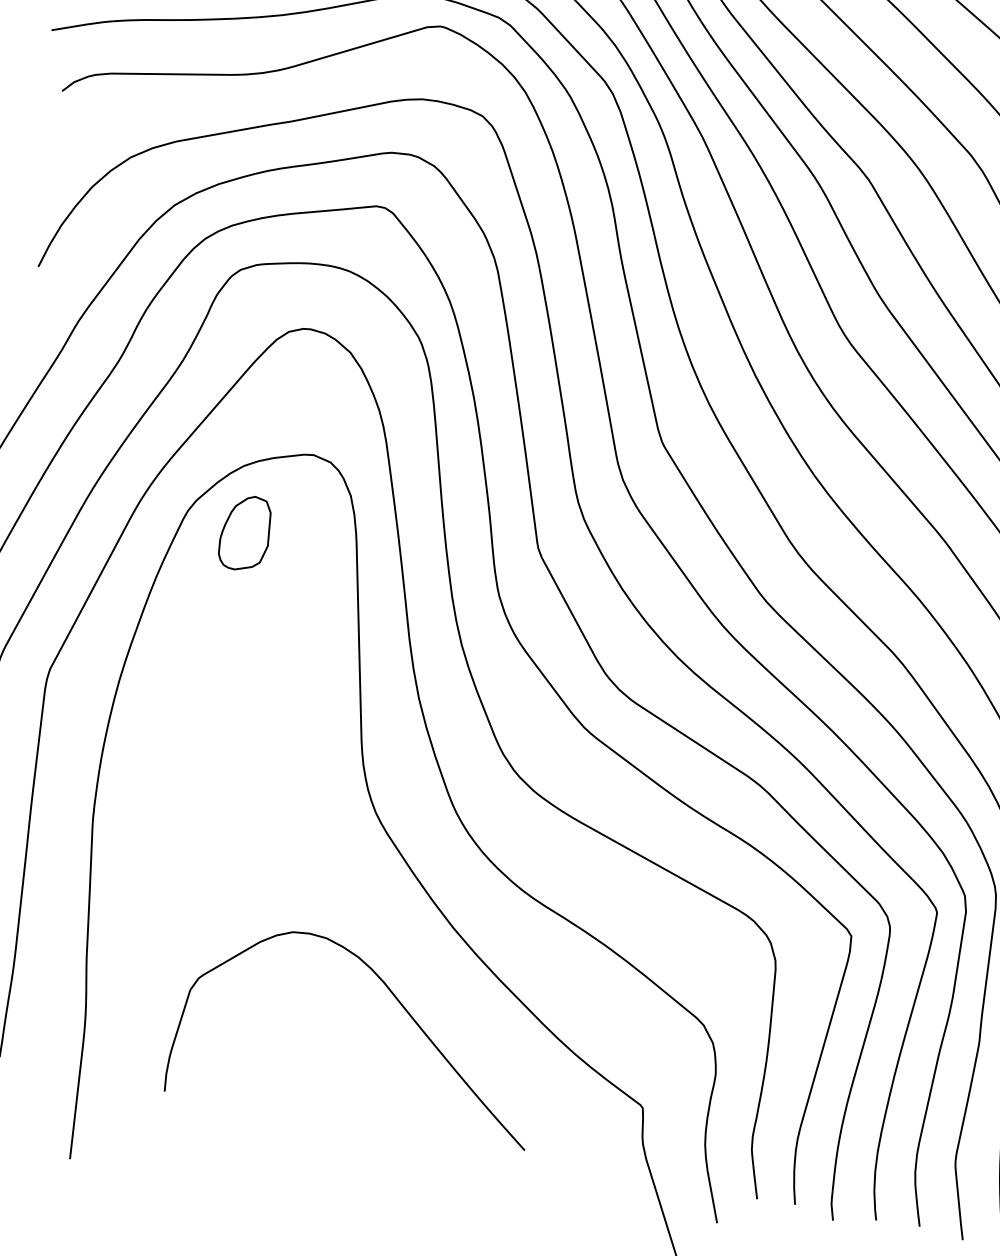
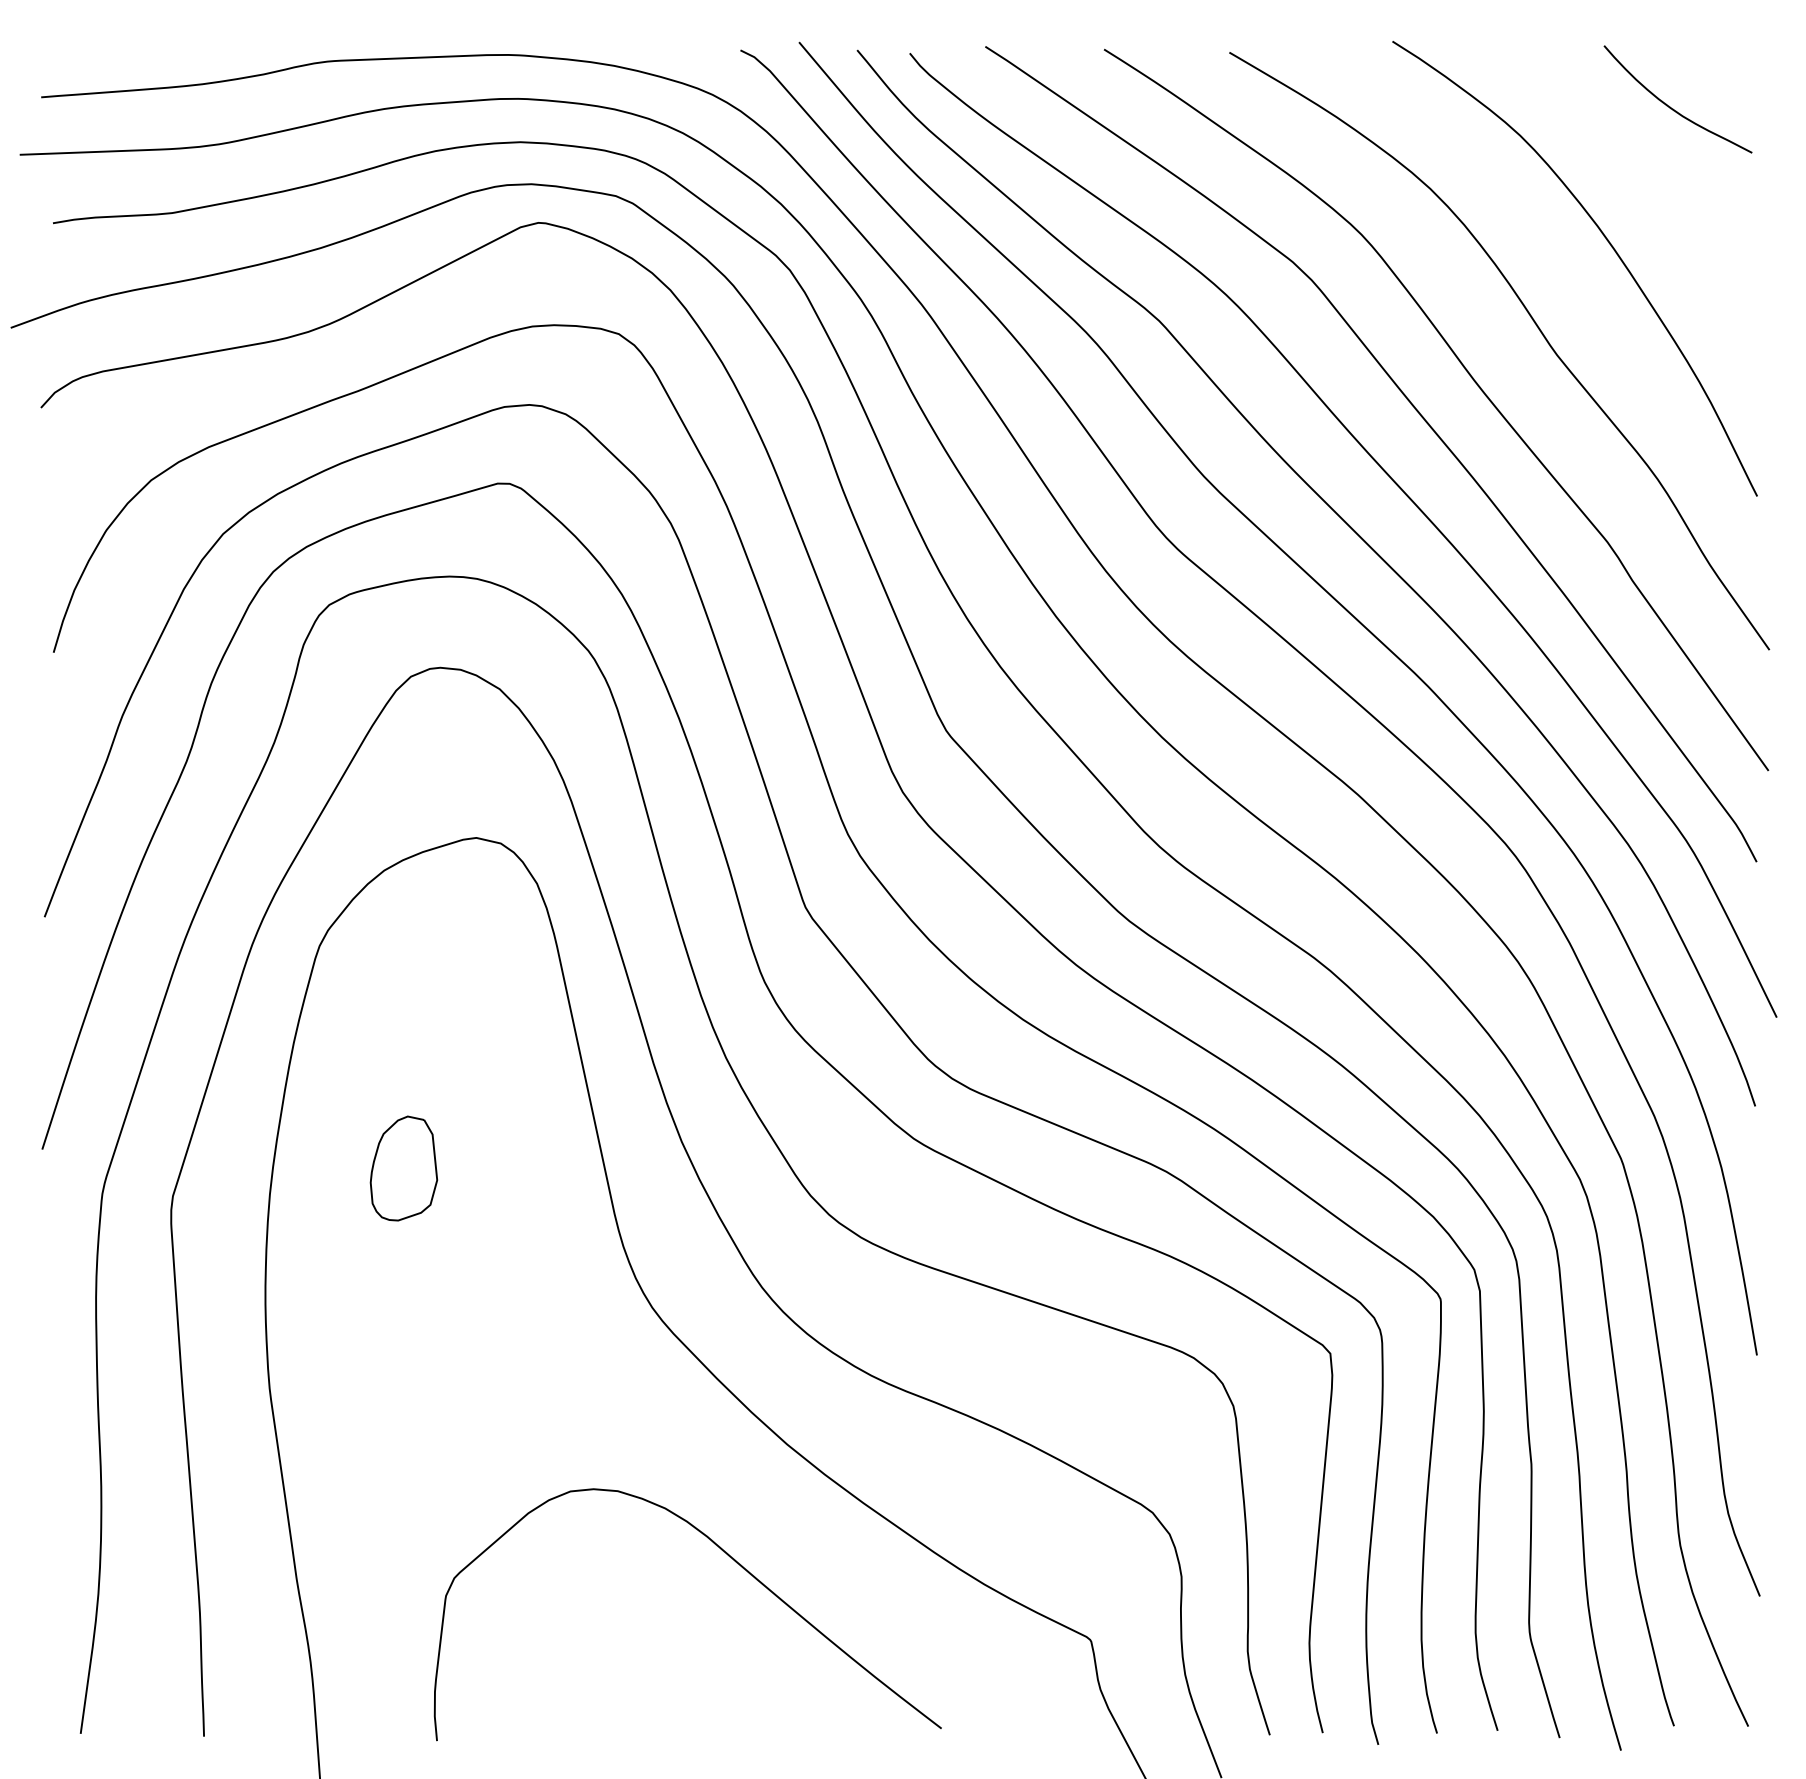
part: (245, 533) -> (403, 1168), moved

